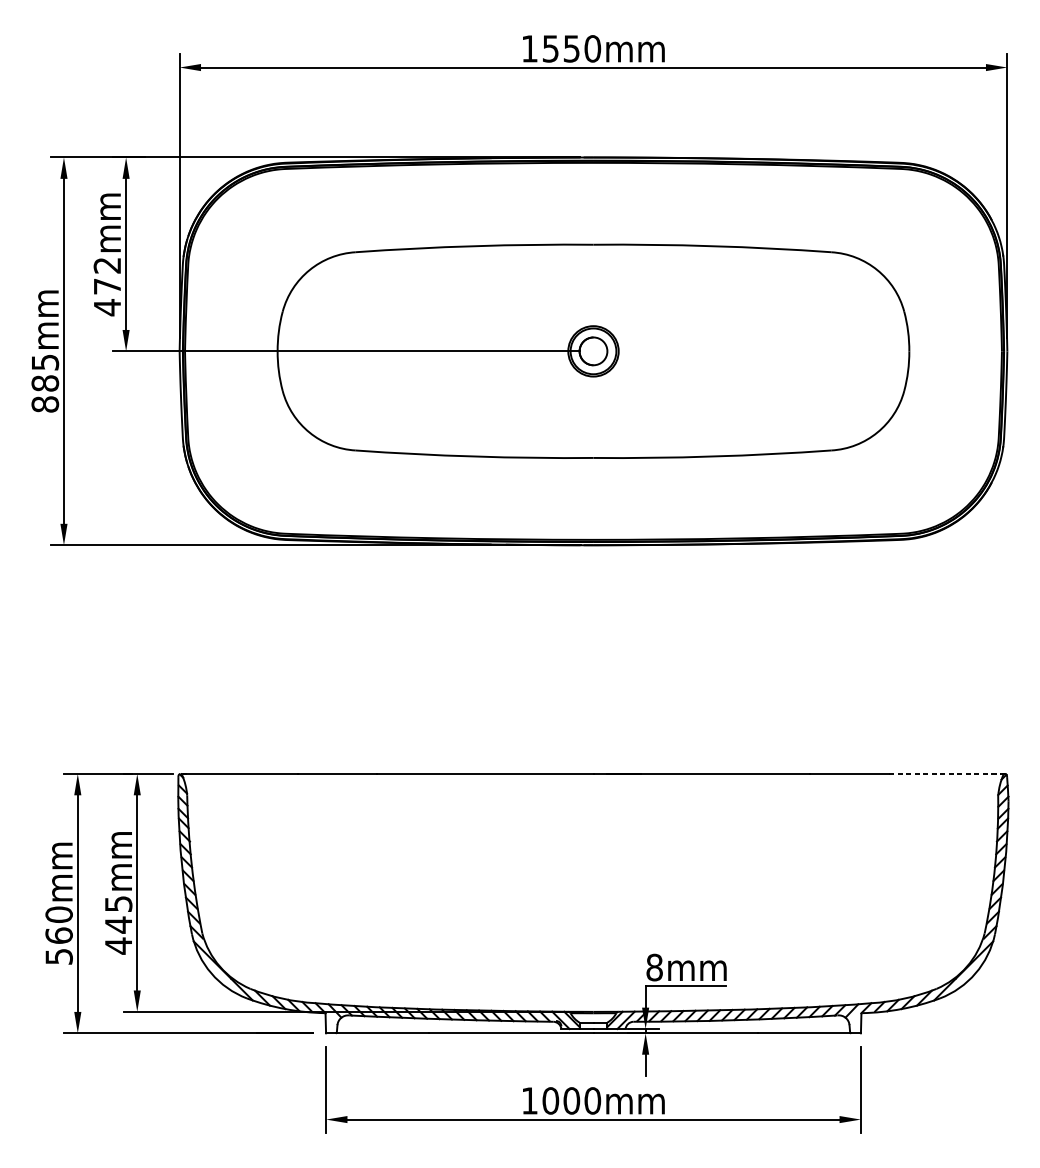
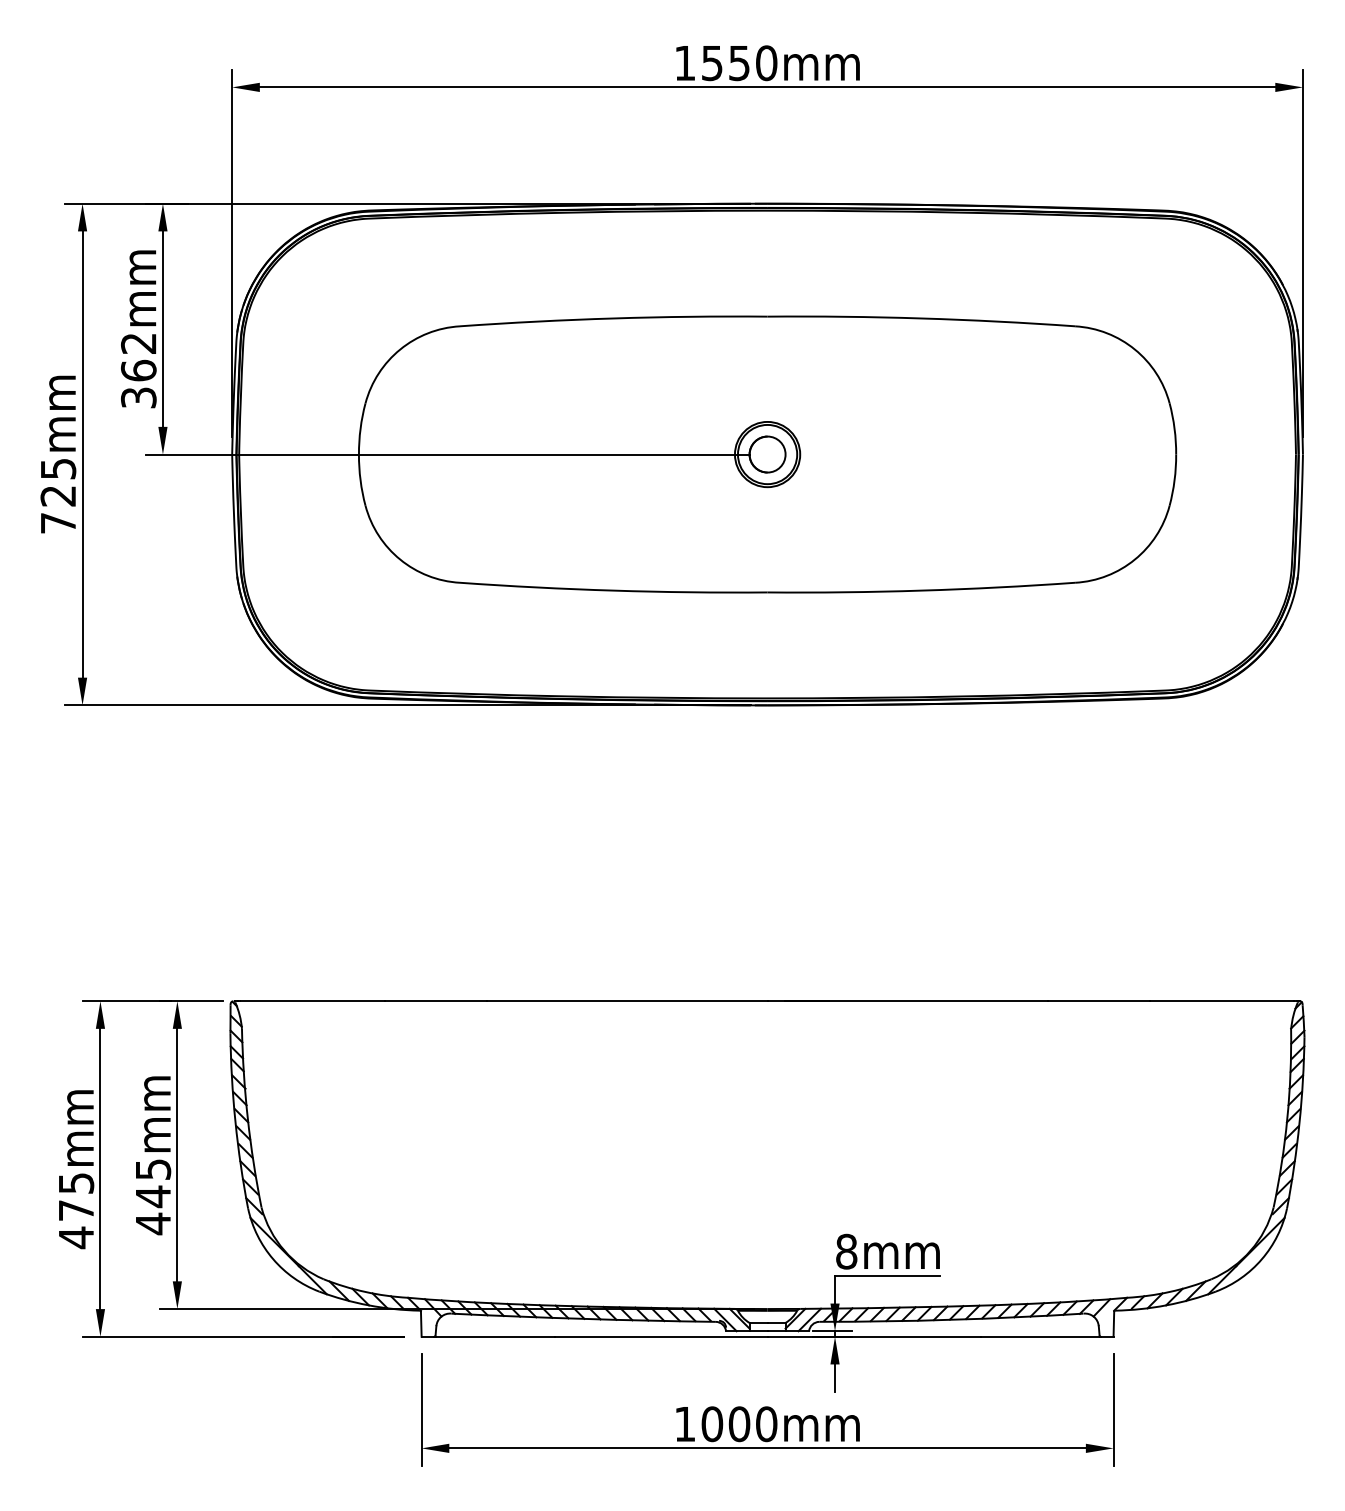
text: (107, 297) -> (138, 384), 472mm -> 362mm
text: (45, 393) -> (58, 509), 885mm -> 725mm
line: (945, 774) -> (1222, 1001), dashed -> solid
text: (59, 935) -> (76, 1210), 560mm -> 475mm

